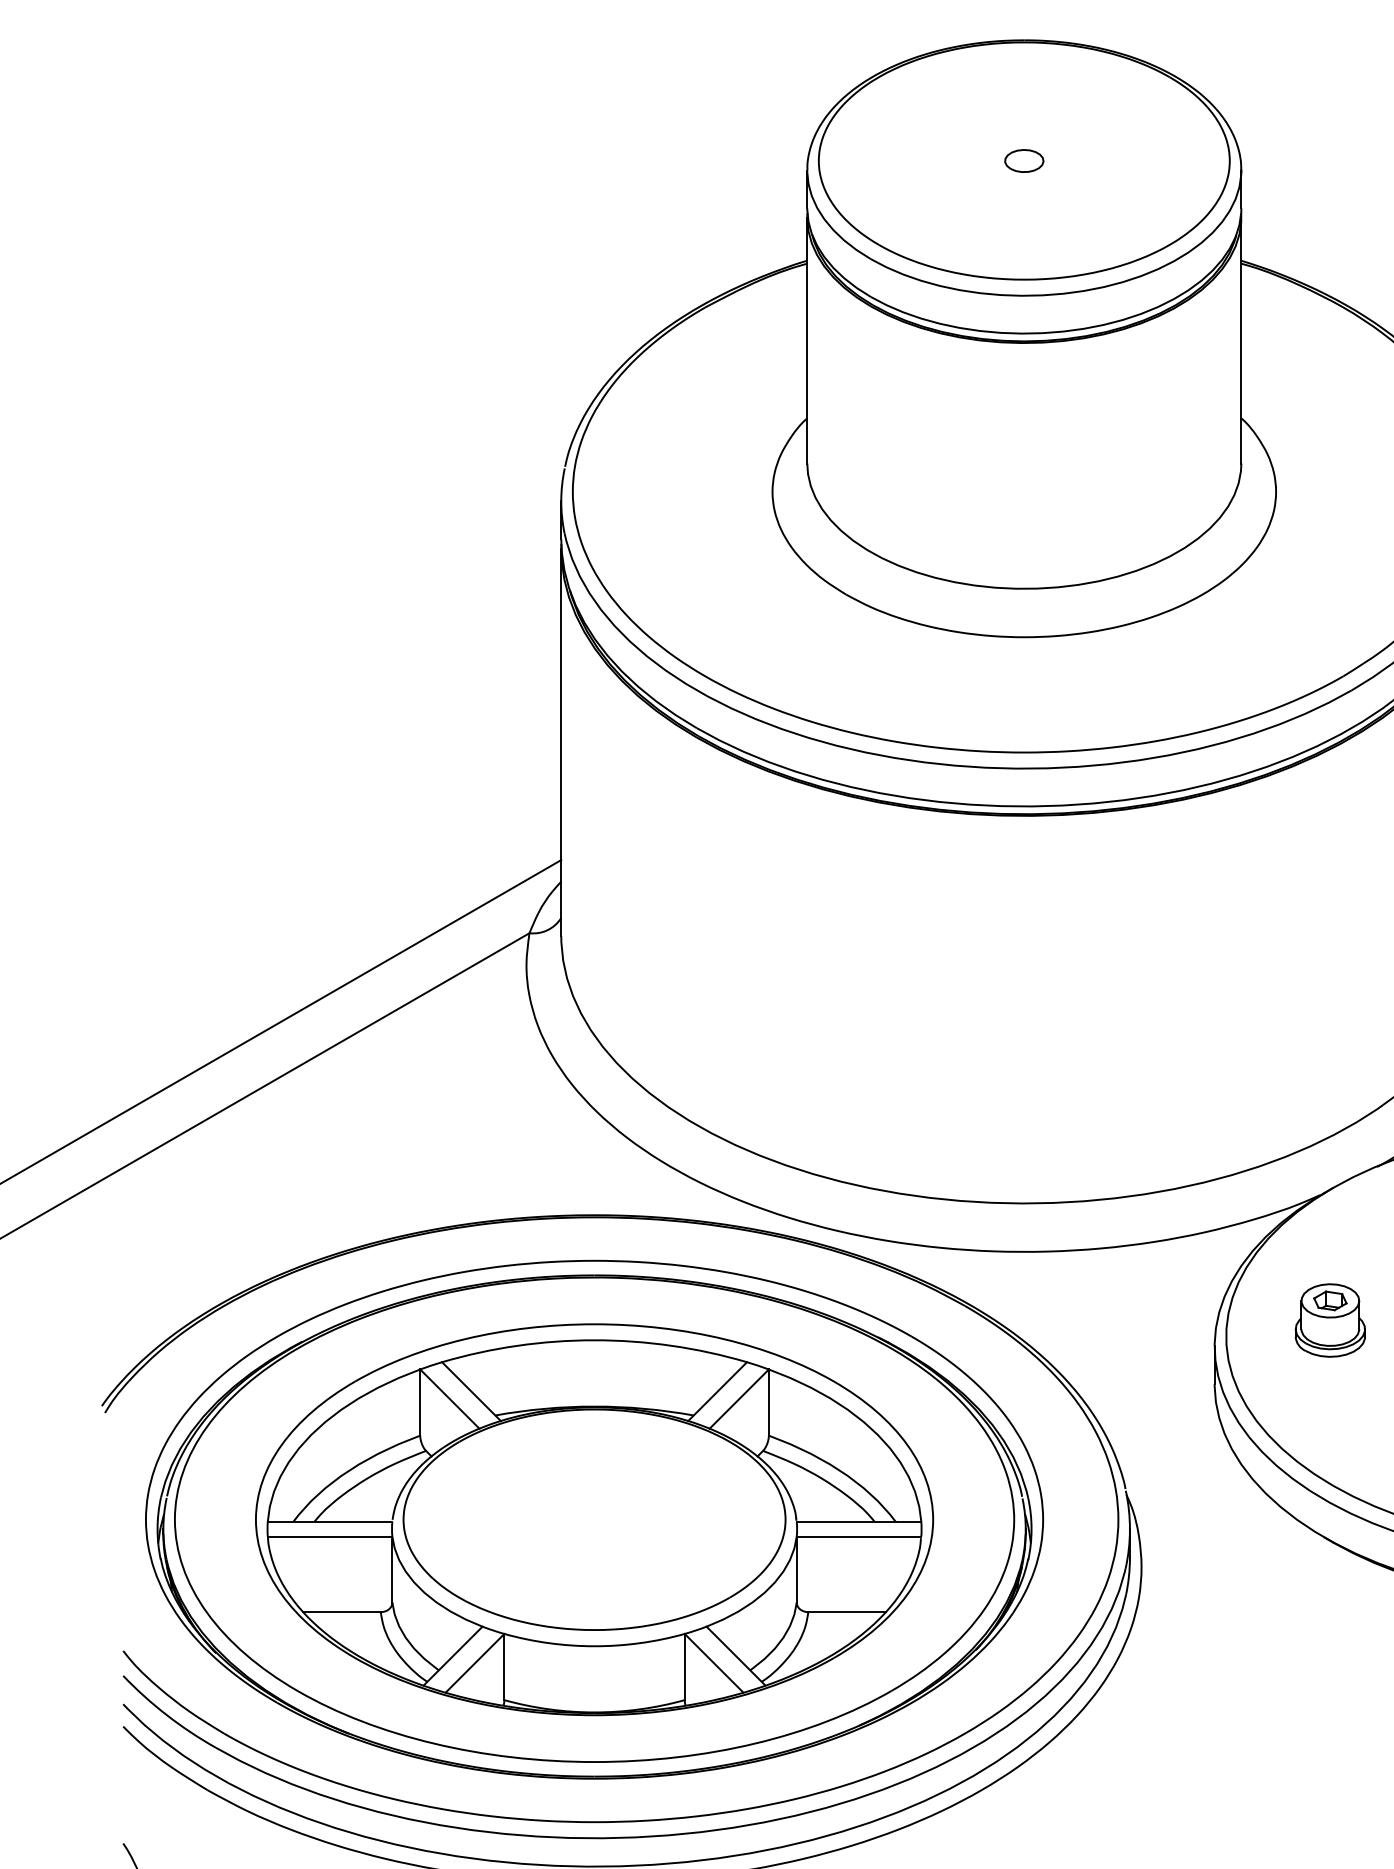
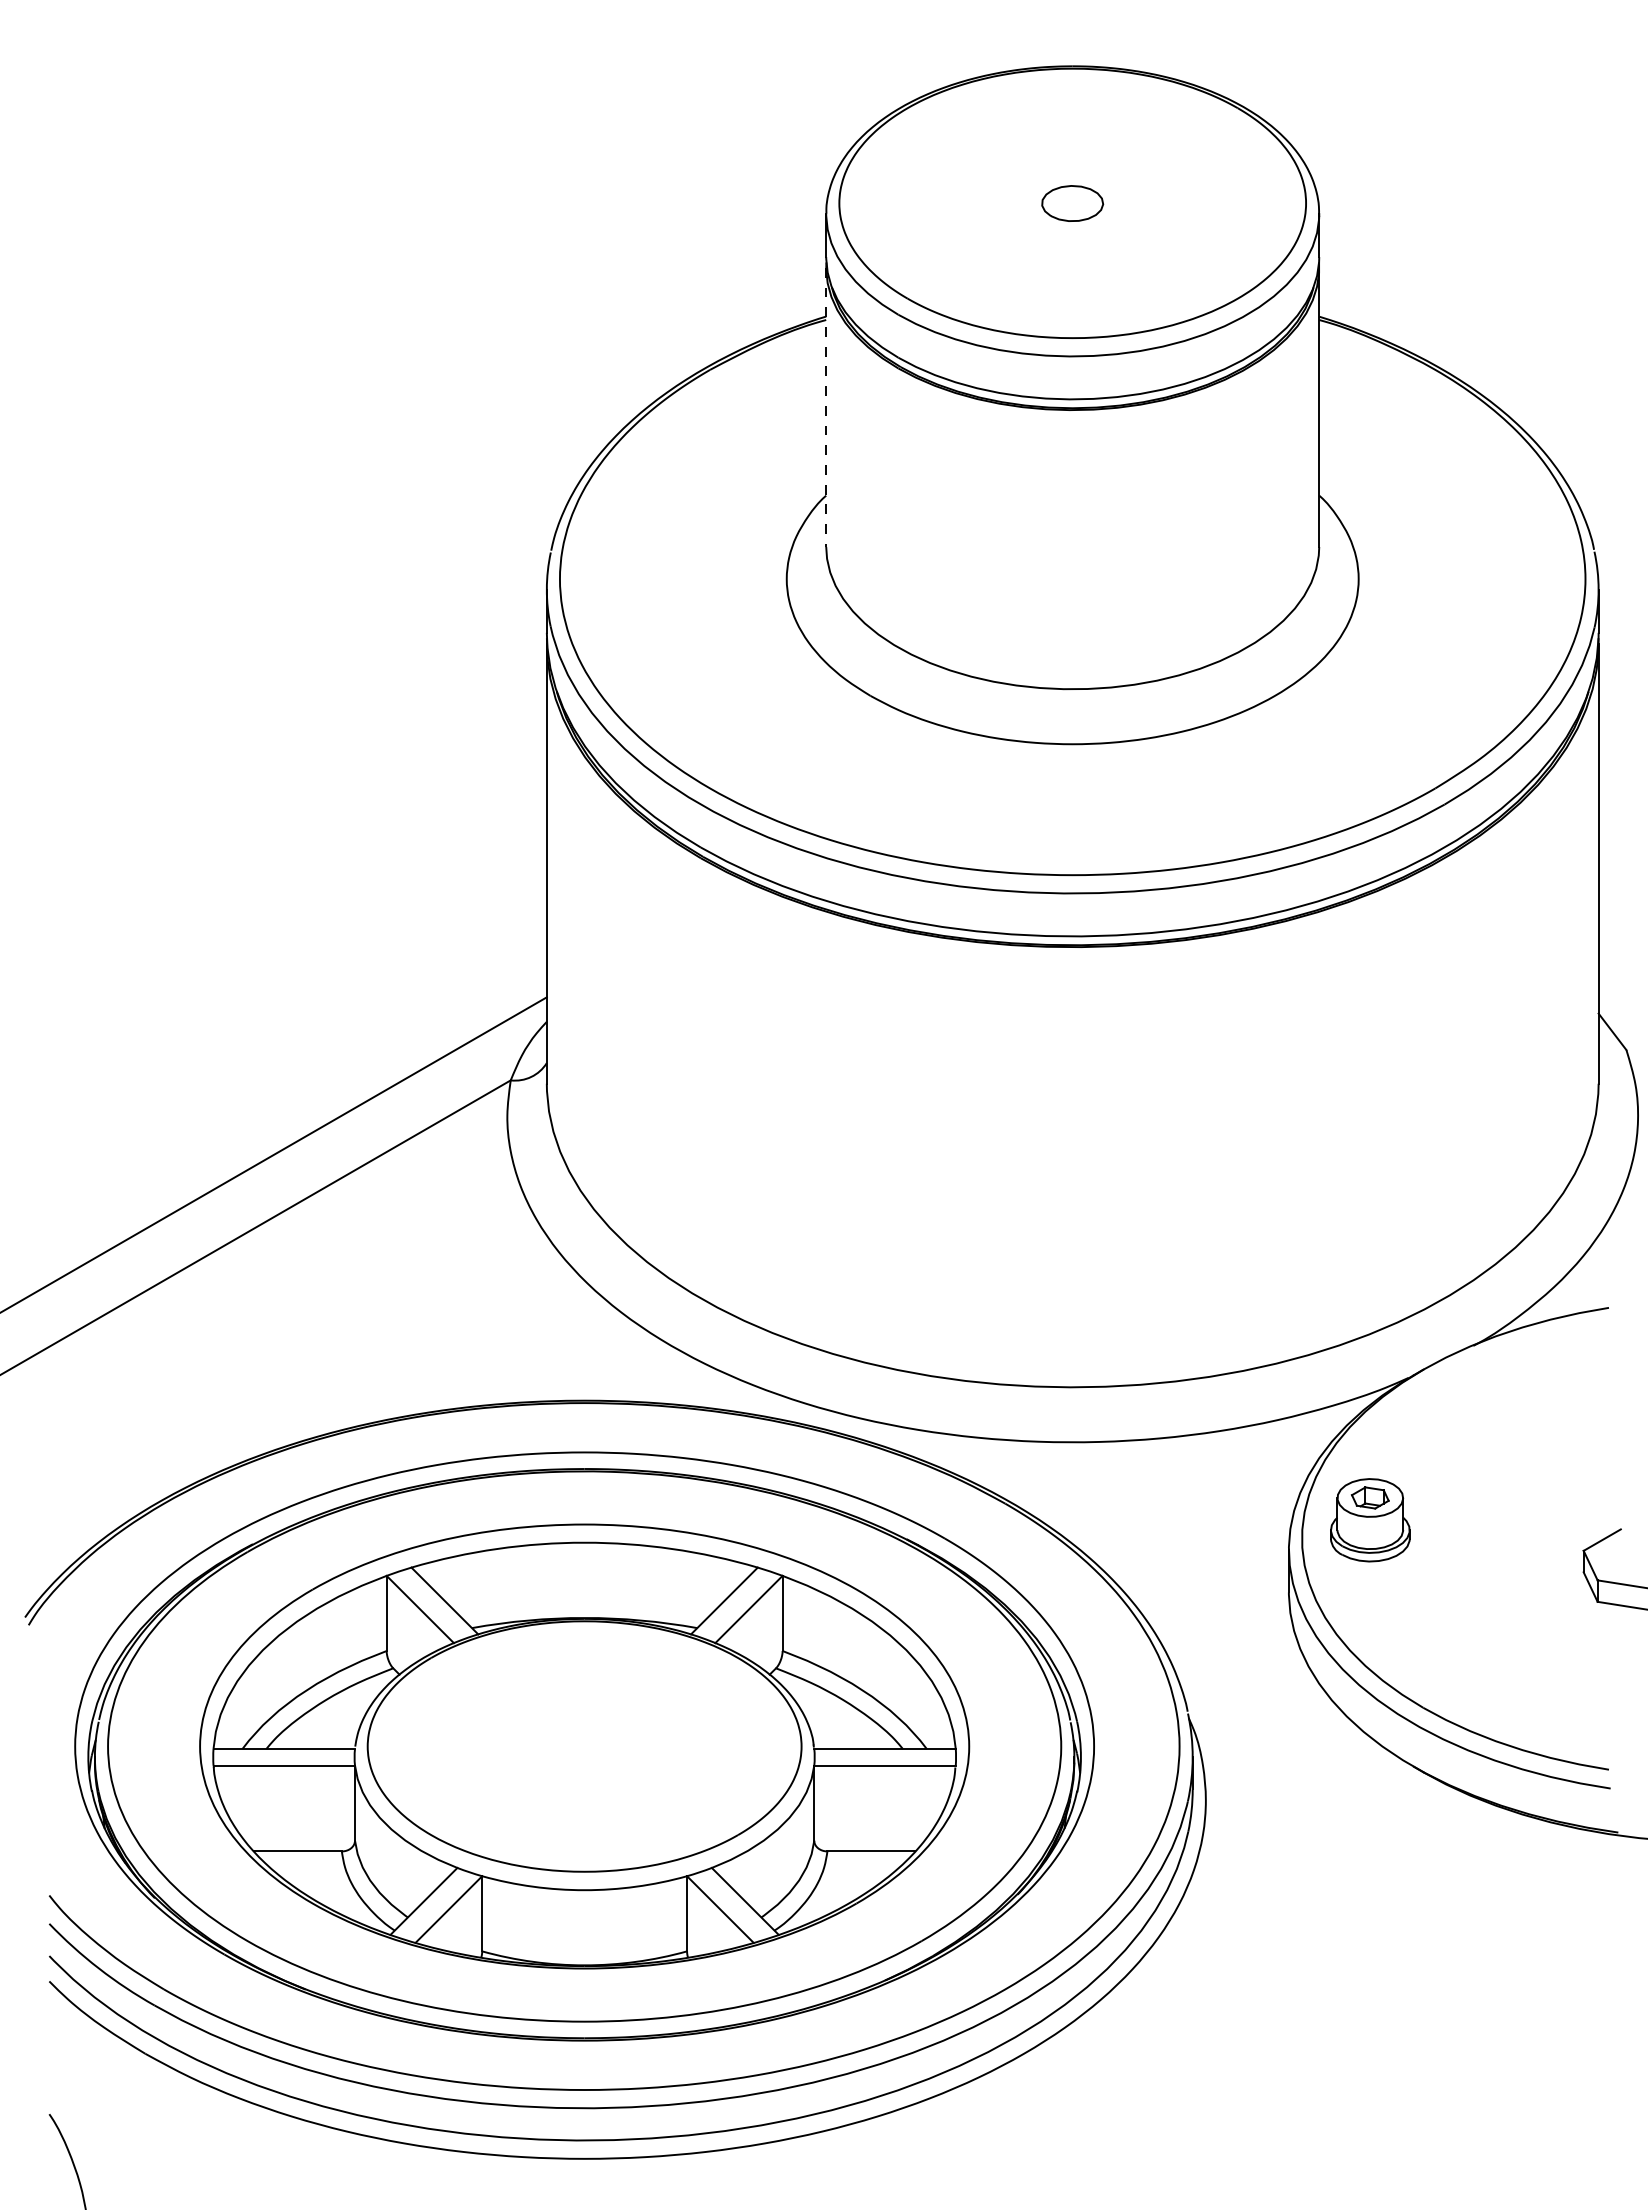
part: (1024, 160) -> (1072, 202), size x1.4
line: (807, 340) -> (826, 407), solid -> dashed
part: (1330, 1320) -> (1370, 1520), moved

